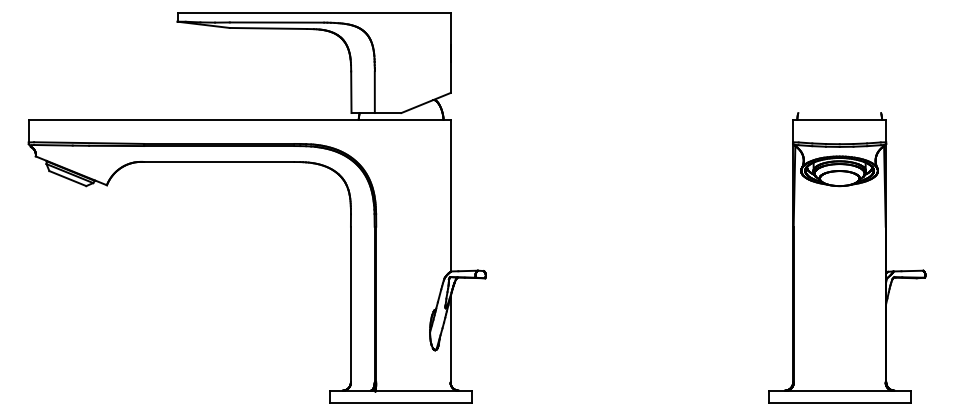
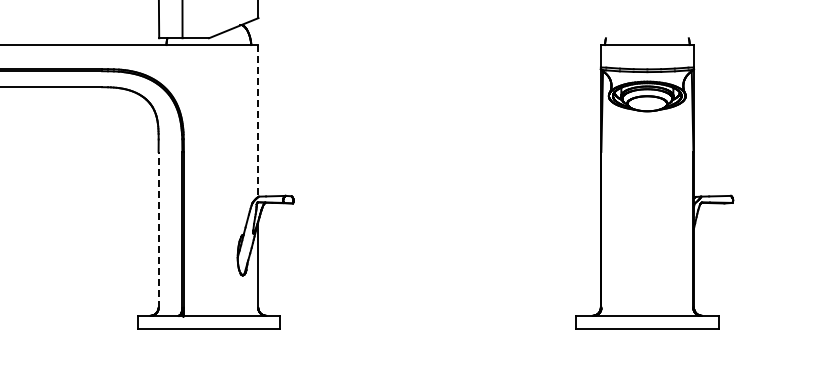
line: (450, 196) -> (258, 121), solid -> dashed
line: (350, 304) -> (158, 229), solid -> dashed

